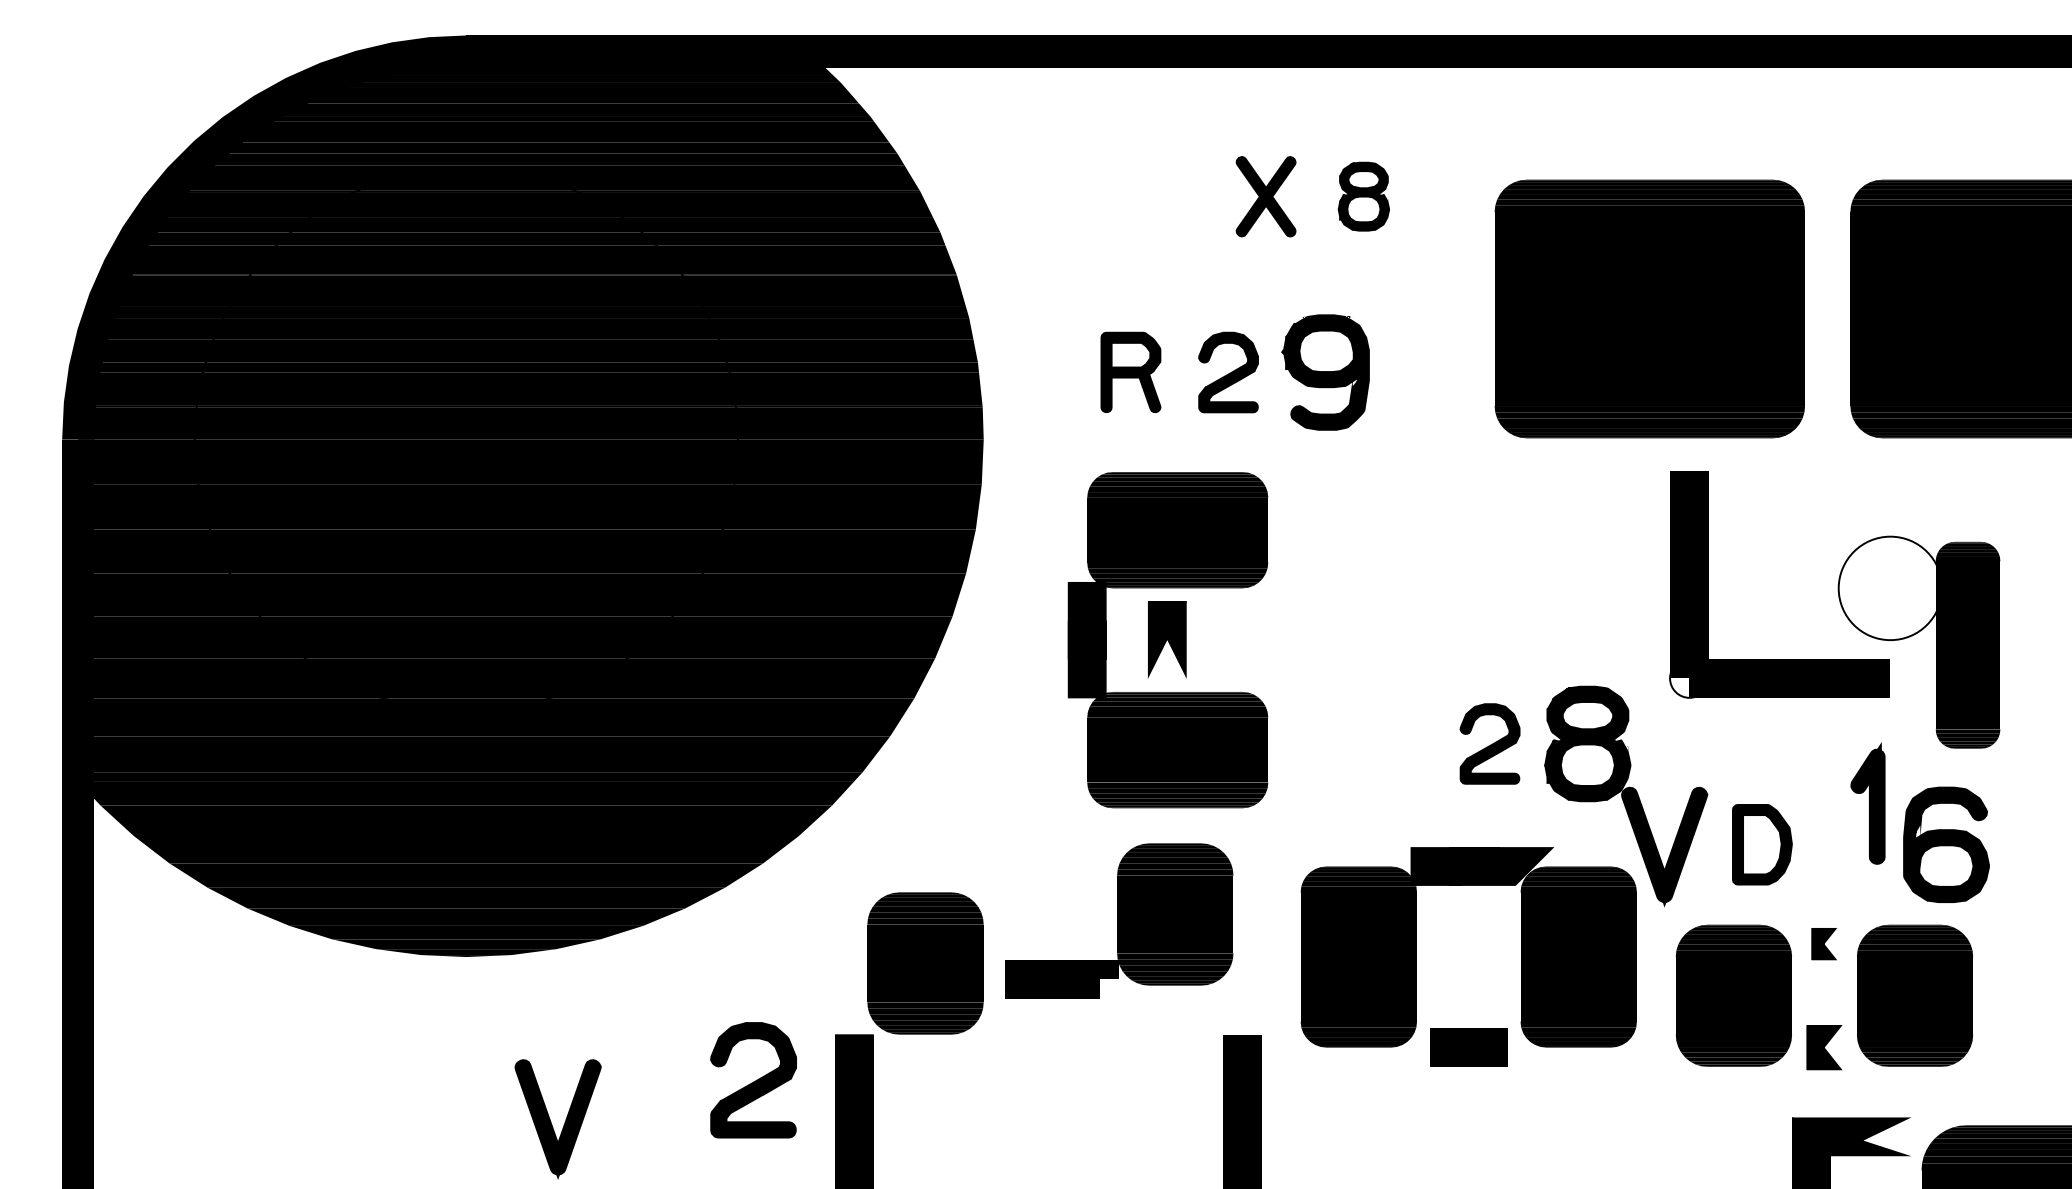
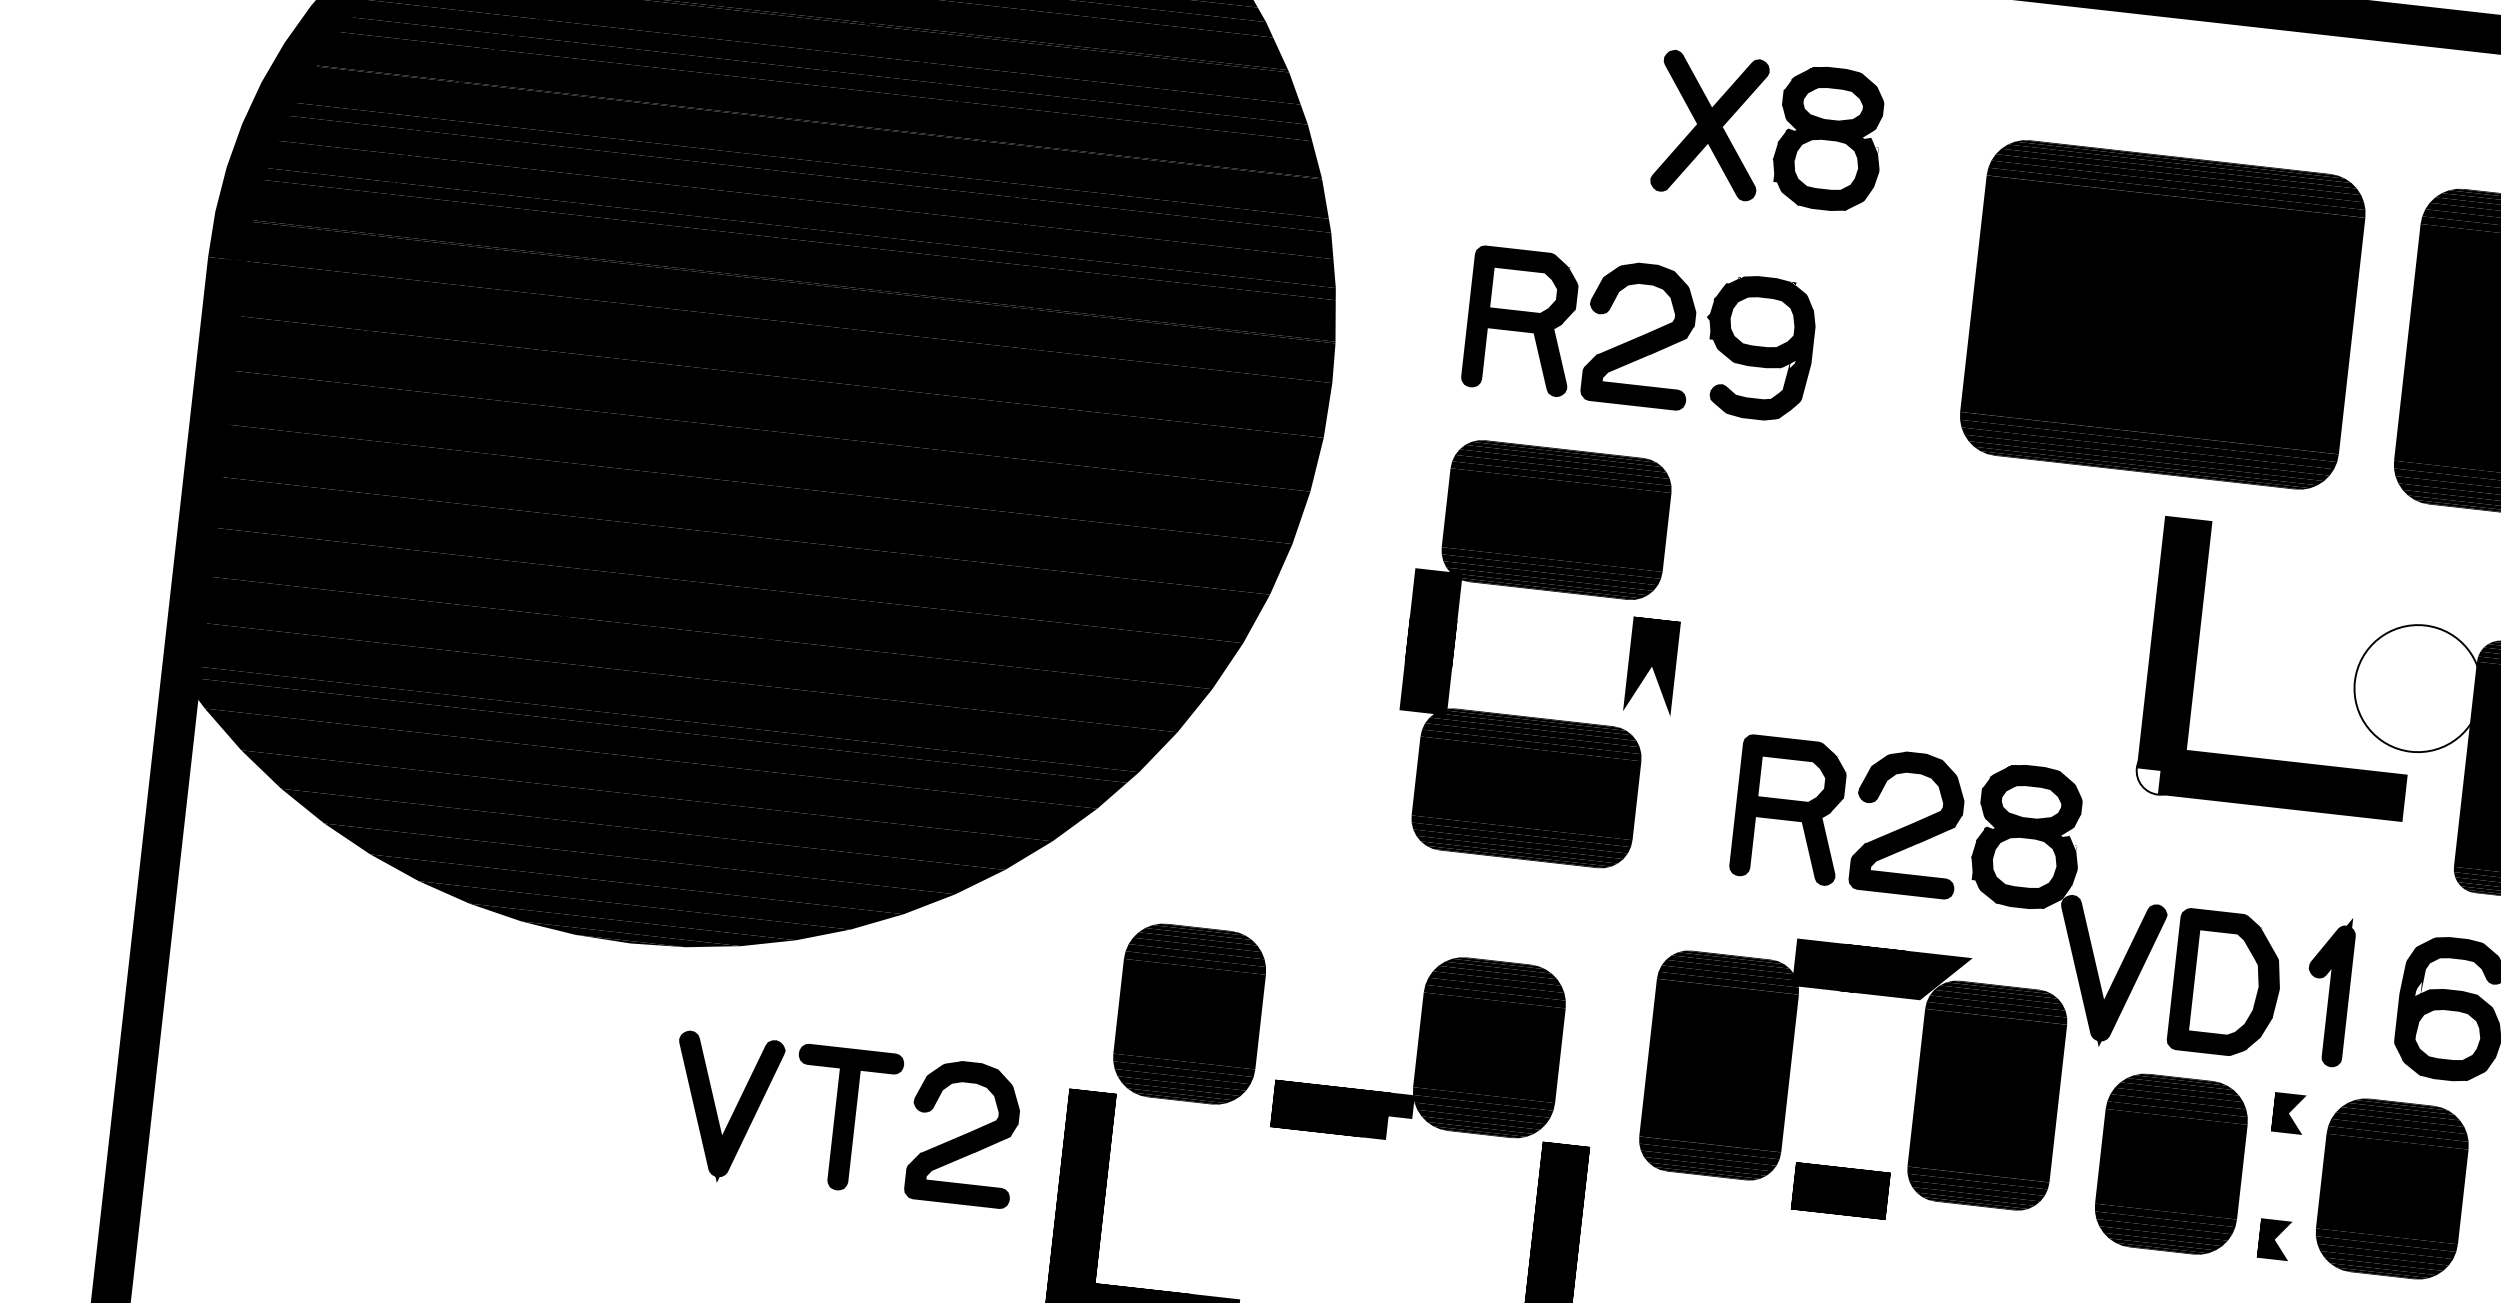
part: (1265, 196) -> (1709, 125), size x1.43
part: (1363, 196) -> (1828, 138), size x1.67
part: (1130, 372) -> (1520, 321), size x1.43
part: (1228, 372) -> (1640, 334), size x1.43
part: (1167, 639) -> (1652, 665), moved
part: (1392, 743) -> (1789, 809), added
part: (1489, 743) -> (1907, 822), size x1.43
part: (1867, 803) -> (2327, 991), moved
part: (1762, 844) -> (2226, 983), size x1.43
part: (1119, 920) -> (1420, 1047), moved
part: (1823, 1047) -> (2273, 1239), size x0.71
part: (655, 1080) -> (844, 1119), added
part: (551, 1121) -> (716, 1110), moved

